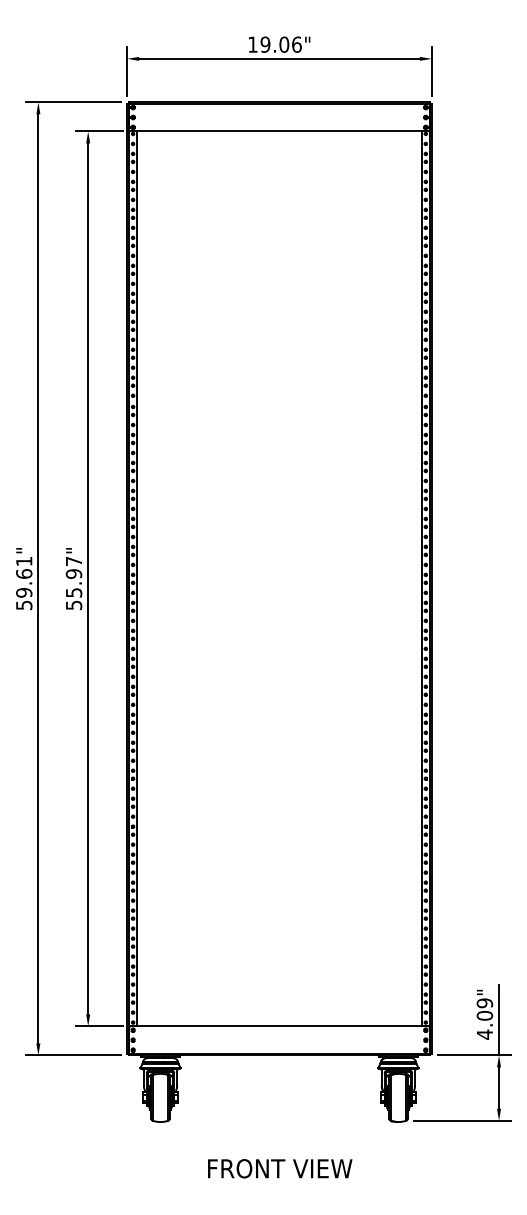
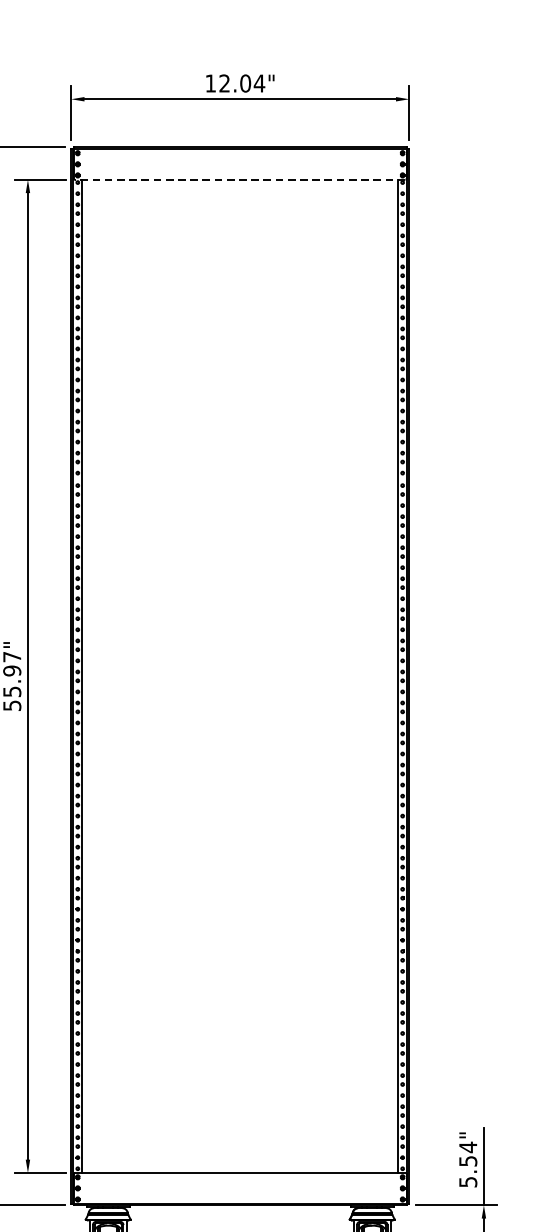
text: (281, 44) -> (242, 83), 19.06" -> 12.04"
line: (279, 131) -> (240, 179), solid -> dashed
text: (484, 1018) -> (467, 1164), 4.09" -> 5.54"

